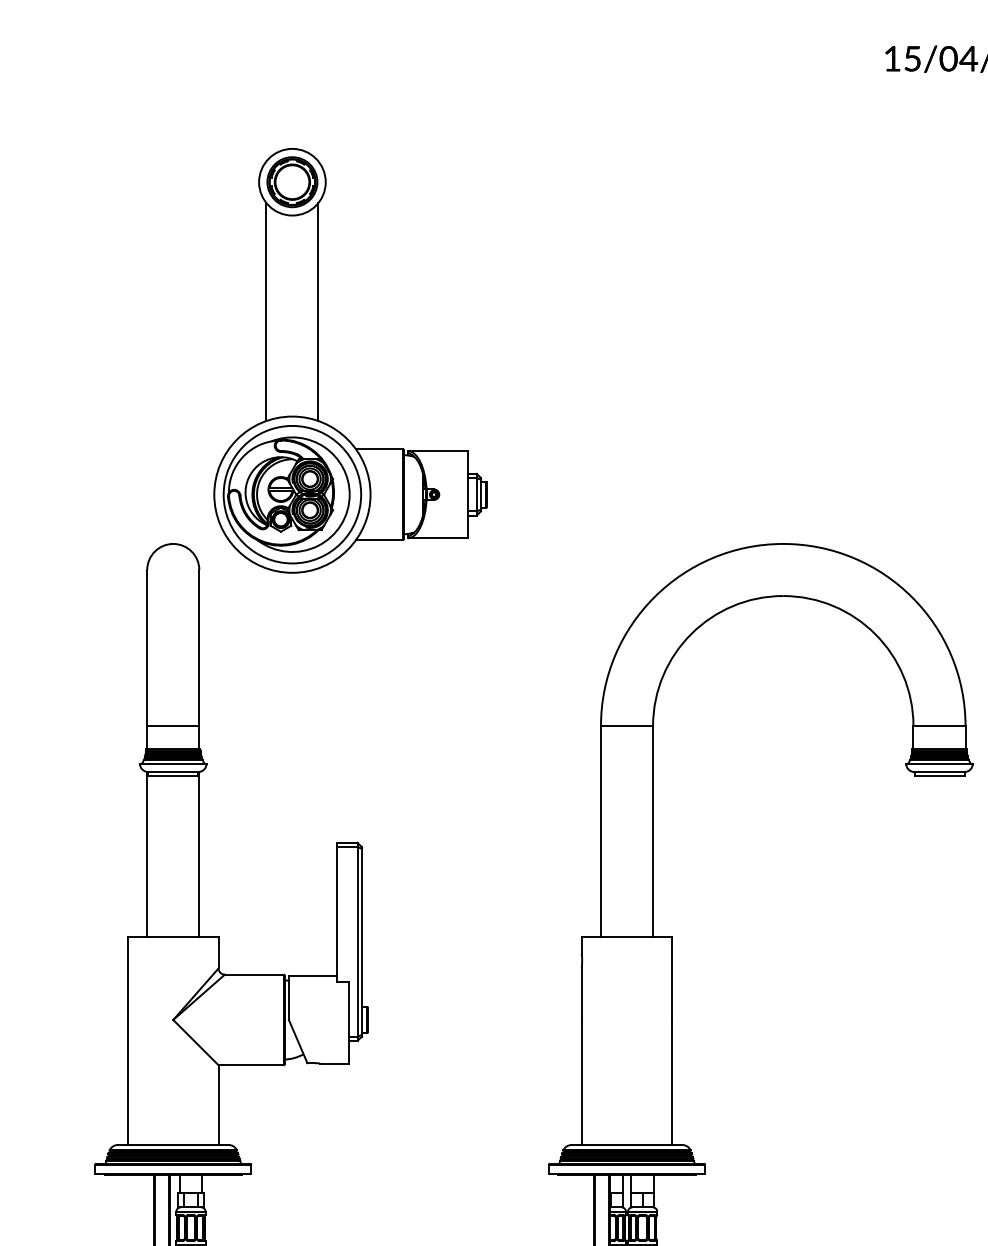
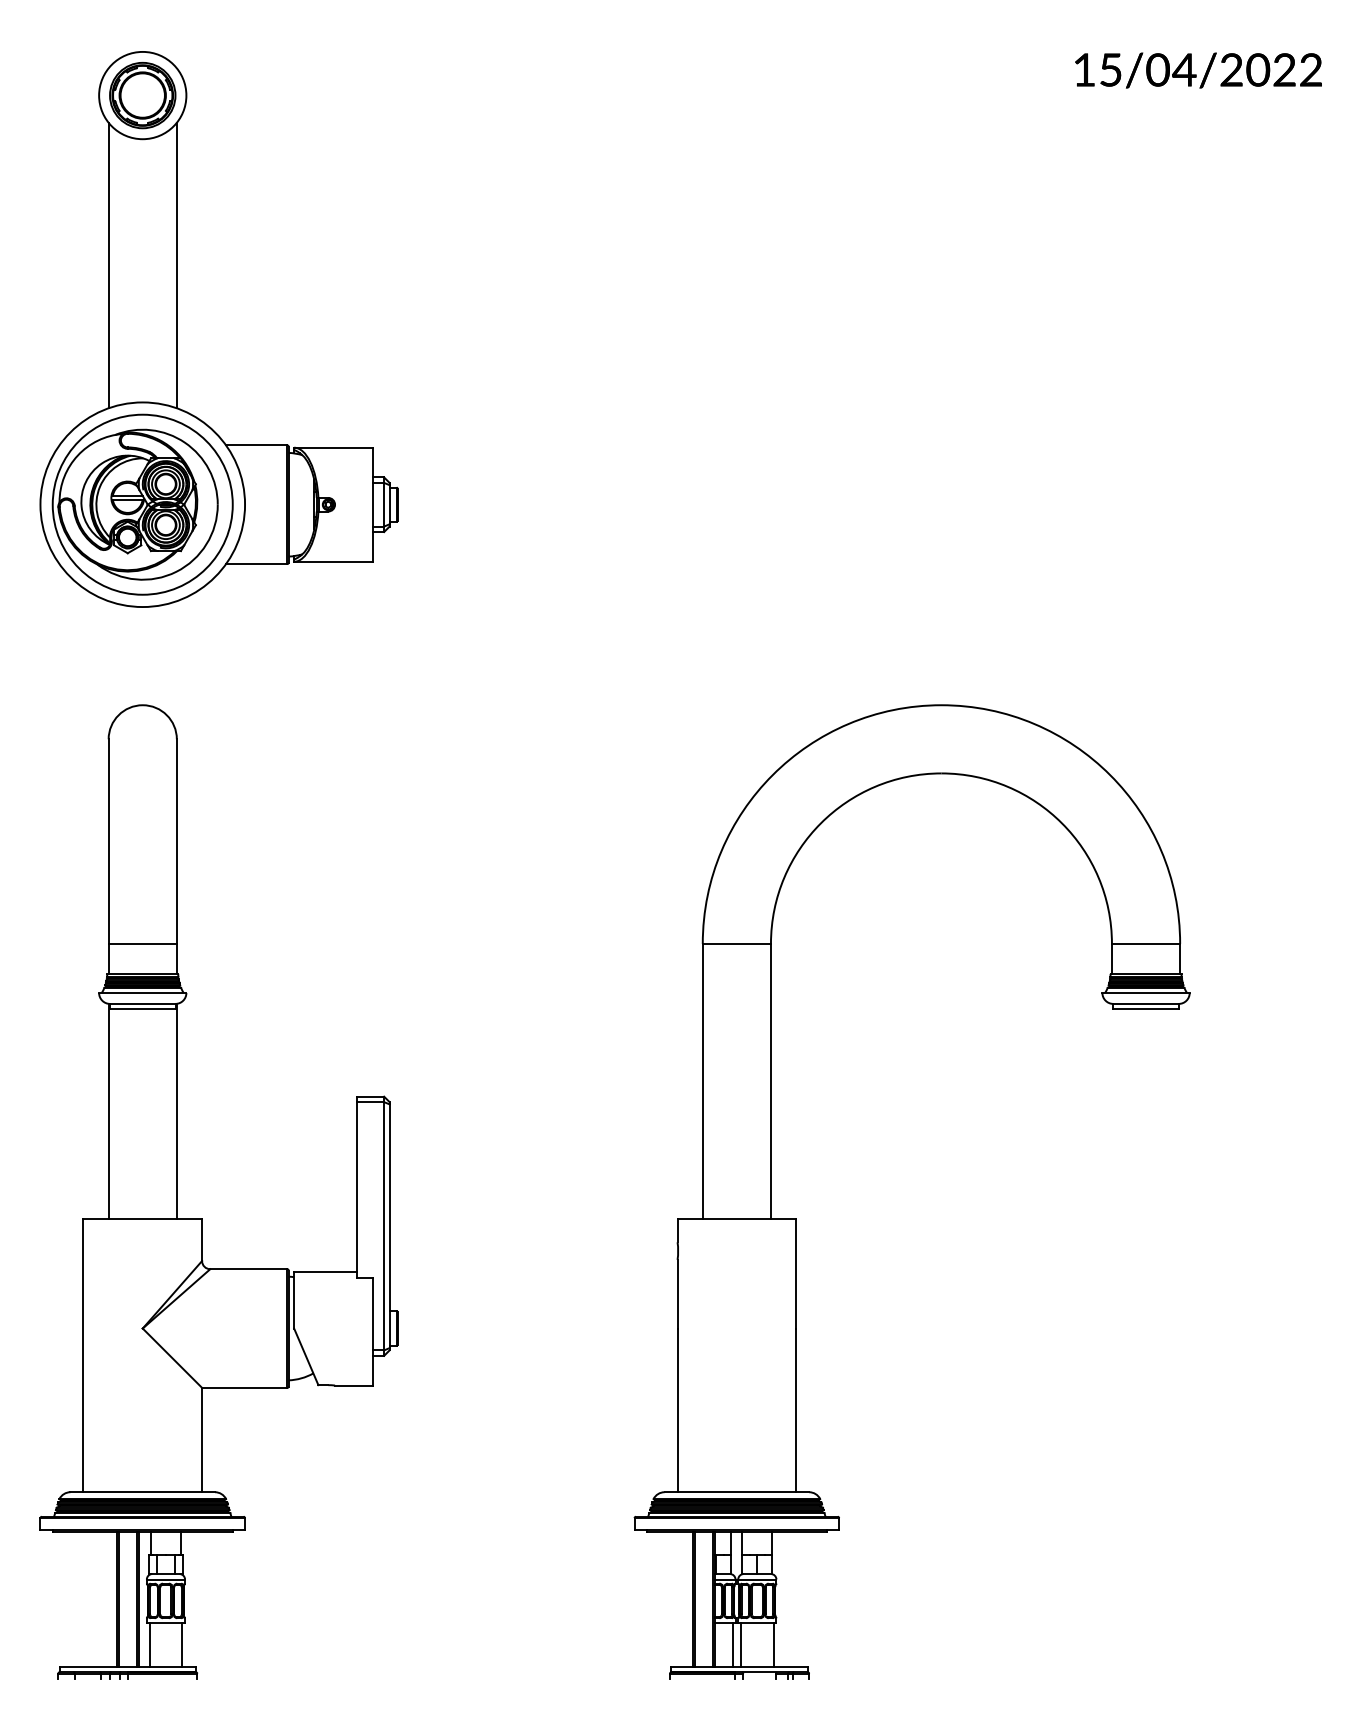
part: (318, 360) -> (177, 329), moved

